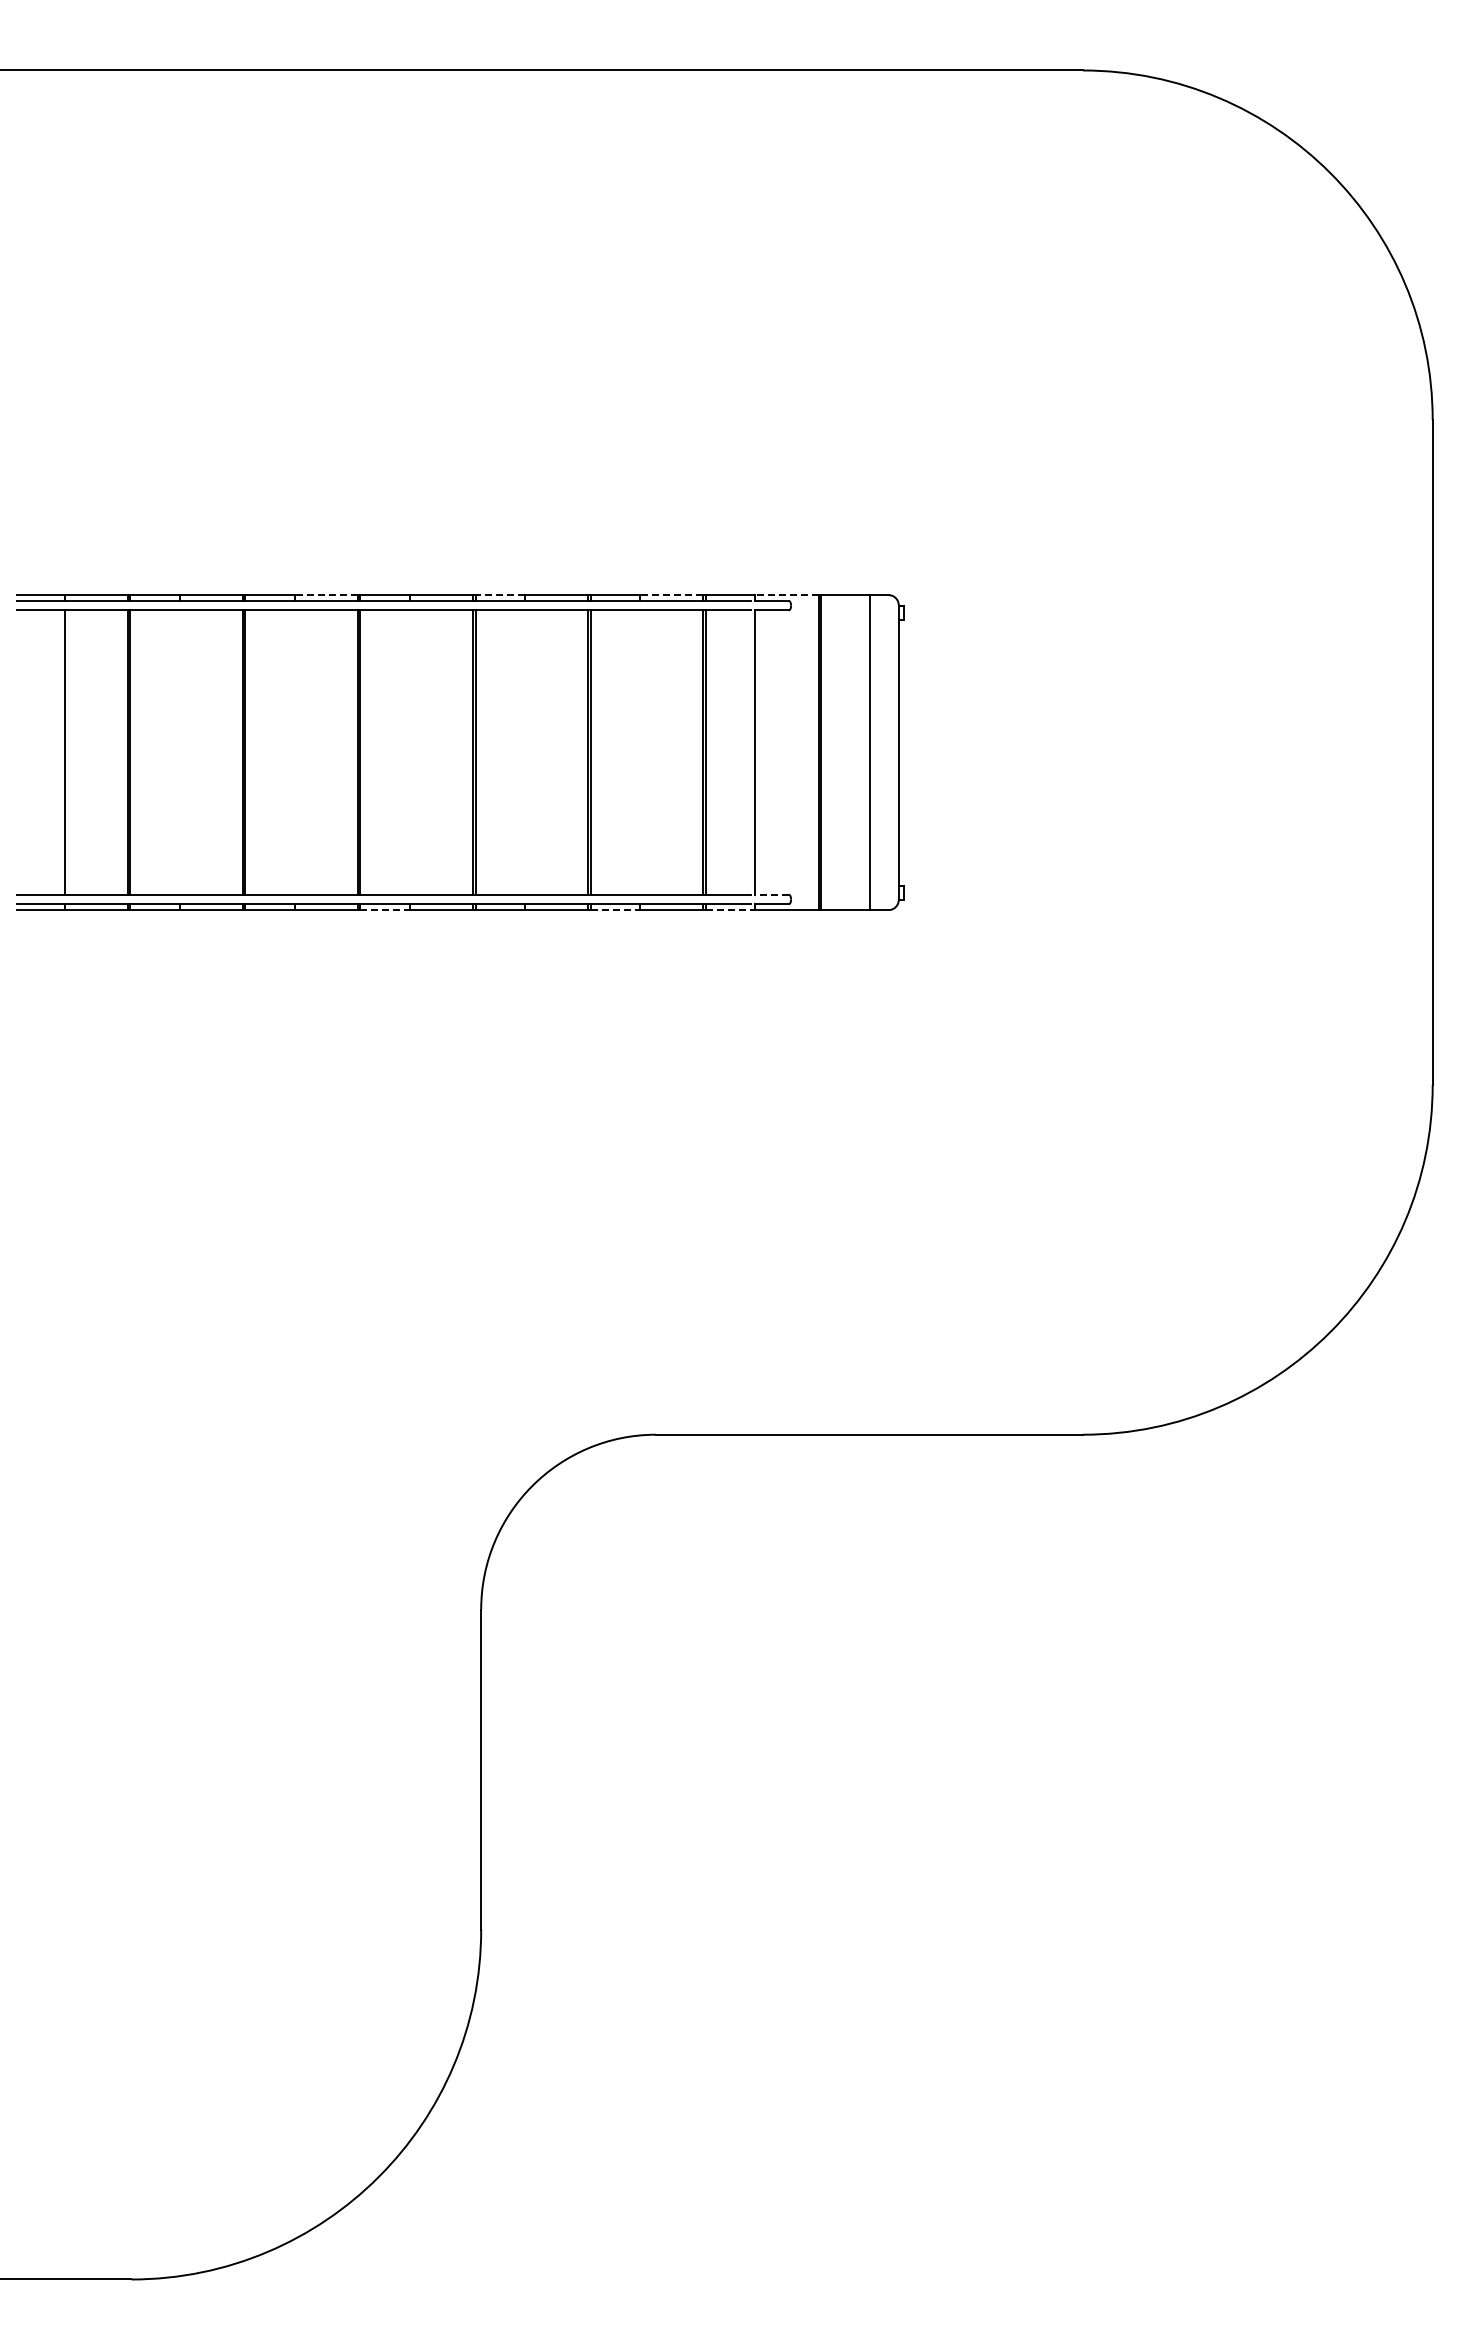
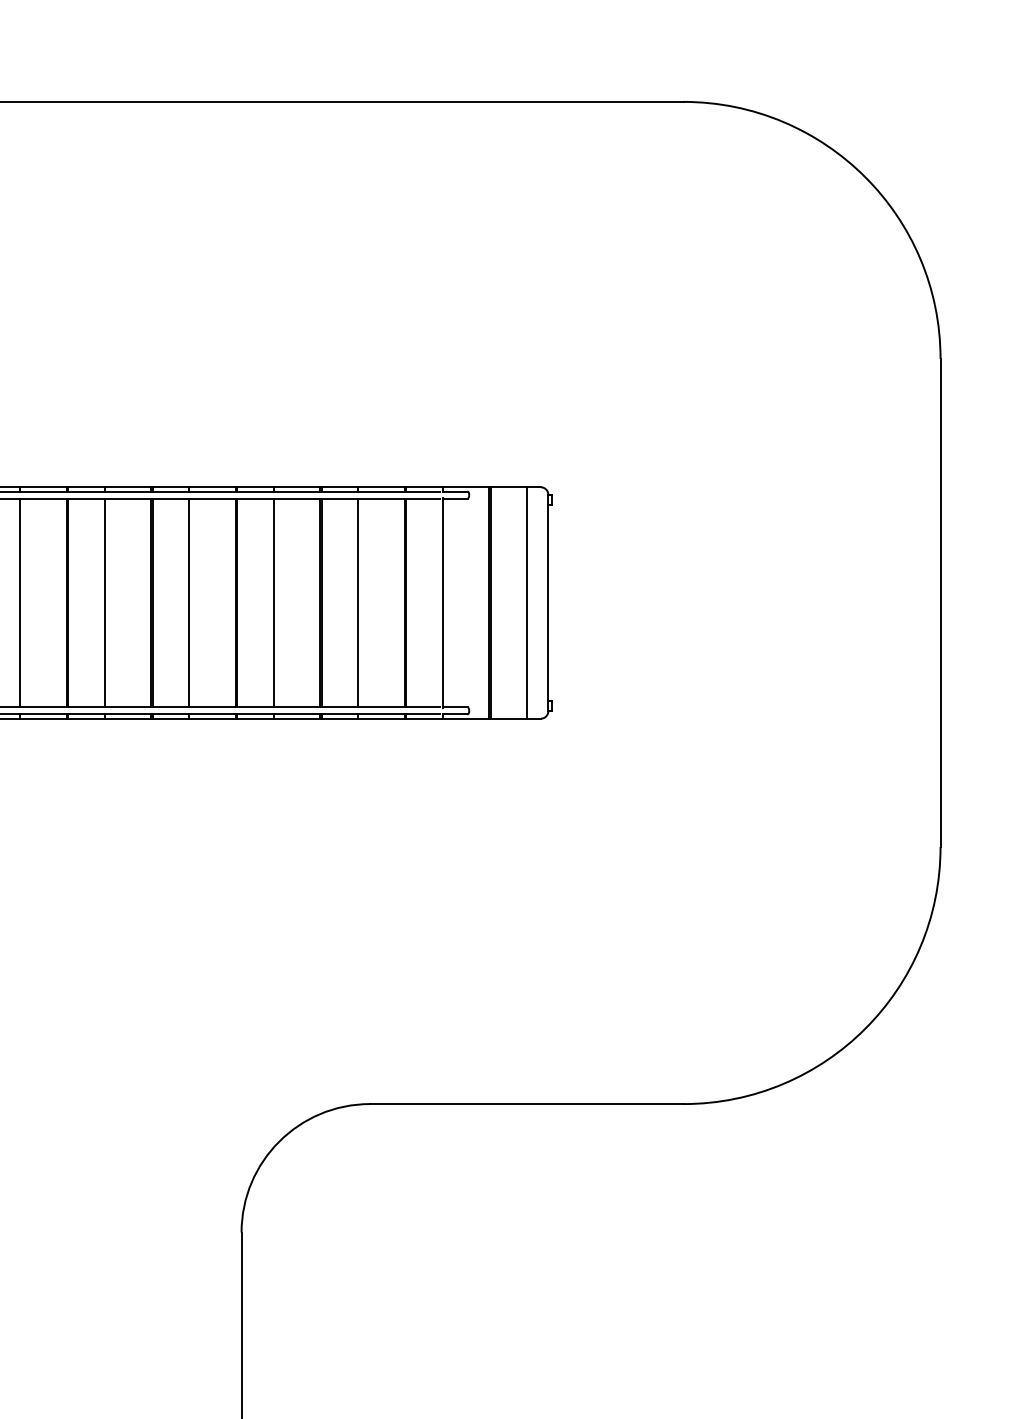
line: (326, 595) -> (127, 487), dashed -> solid
line: (500, 595) -> (255, 487), dashed -> solid
line: (671, 595) -> (381, 487), dashed -> solid
line: (786, 595) -> (465, 487), dashed -> solid
line: (179, 752) -> (19, 602), added
line: (294, 752) -> (104, 602), added
line: (409, 752) -> (188, 602), added
line: (524, 752) -> (273, 602), added
line: (639, 752) -> (357, 602), added
line: (771, 894) -> (454, 707), dashed -> solid
line: (385, 910) -> (171, 718), dashed -> solid
line: (615, 910) -> (340, 718), dashed -> solid
line: (730, 910) -> (424, 718), dashed -> solid

